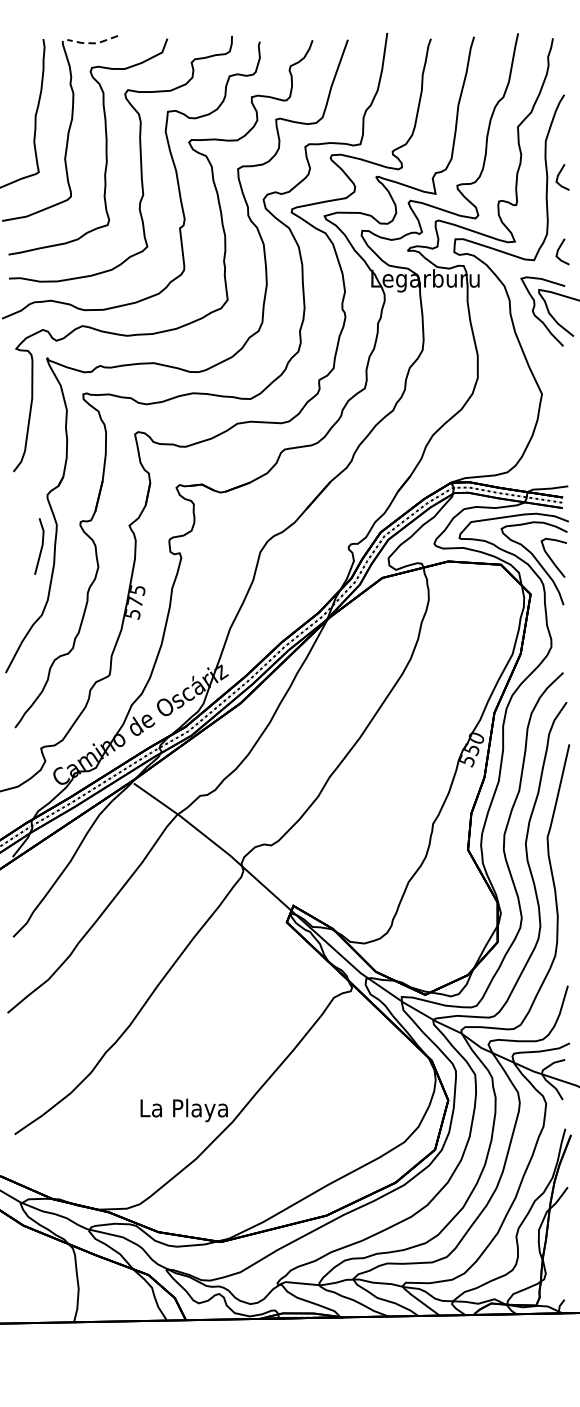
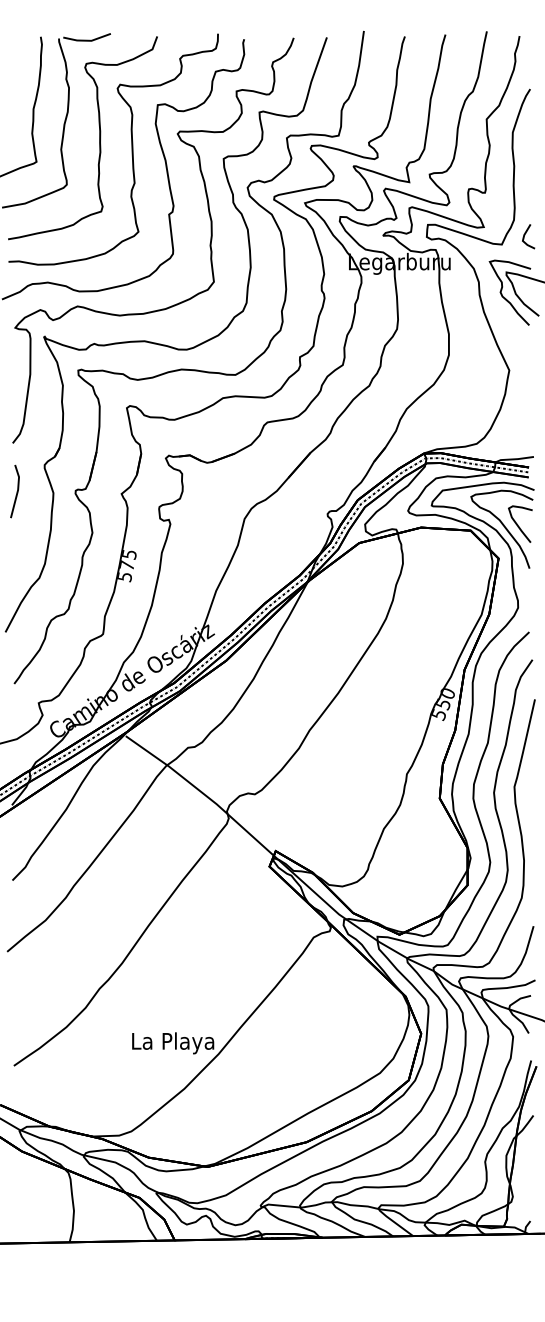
line: (92, 43) -> (86, 40), dashed -> solid
line: (559, 176) -> (525, 165), removed
line: (40, 546) -> (16, 491), moved

